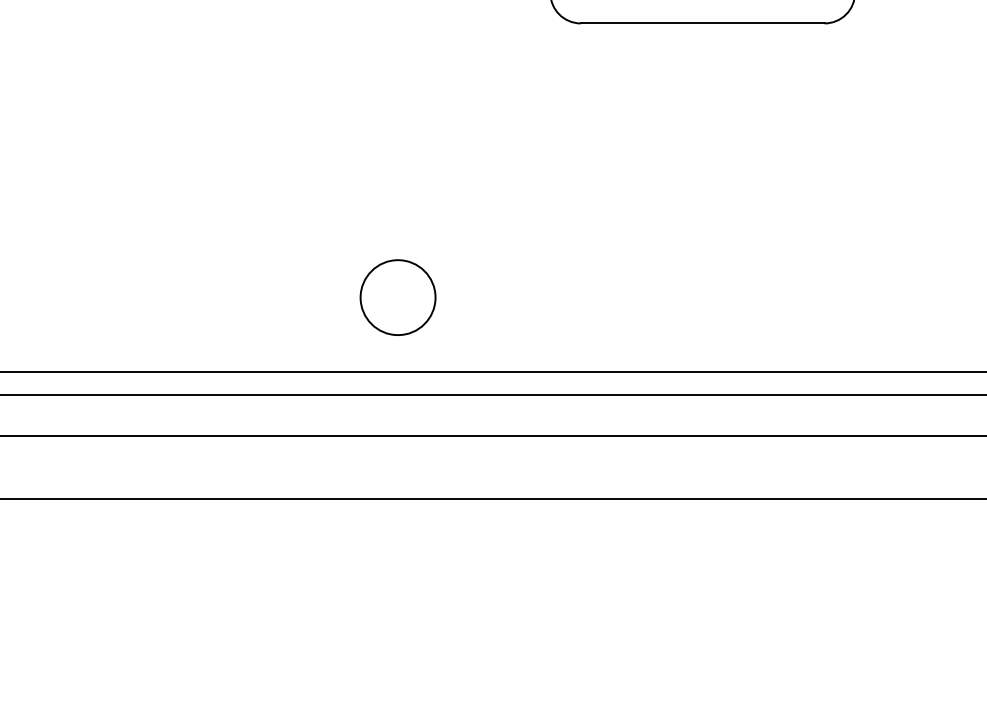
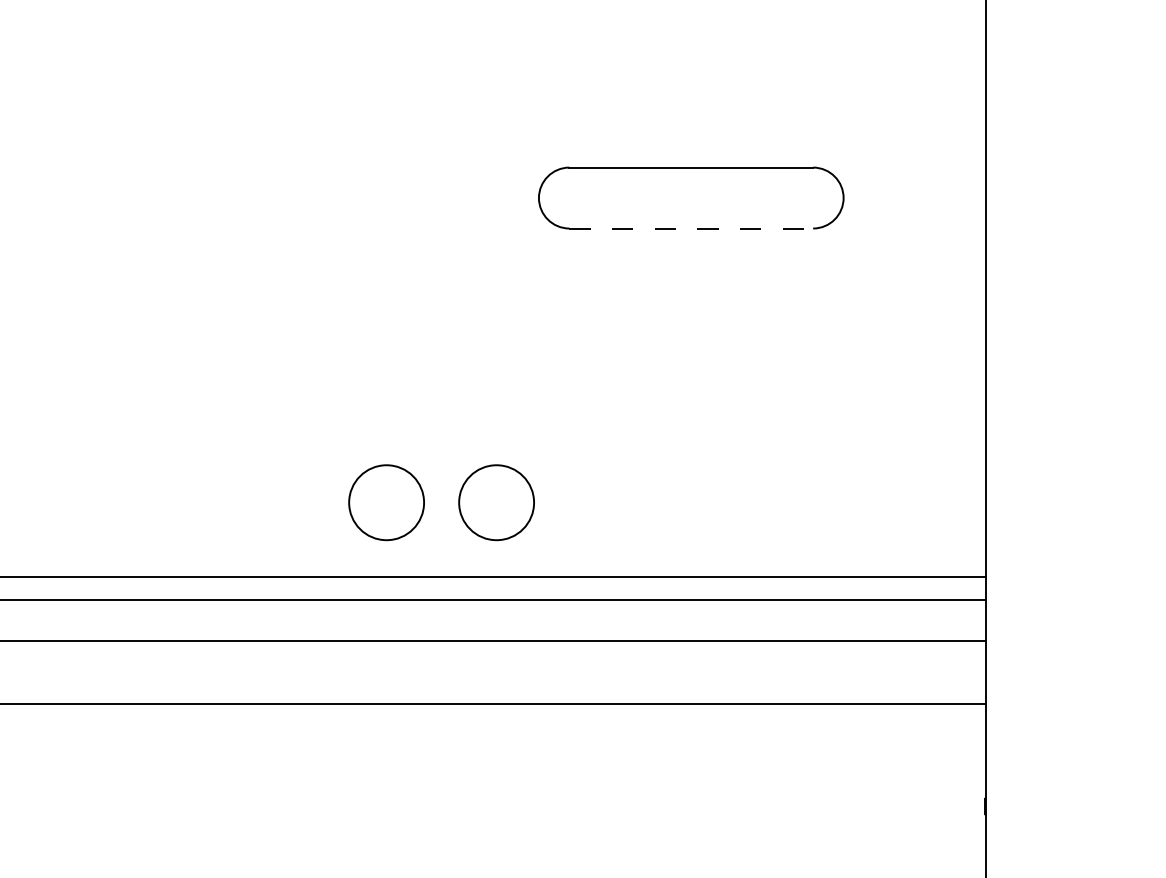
line: (702, 23) -> (691, 228), solid -> dashed
circle: (507, 297) -> (496, 502), added

